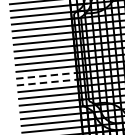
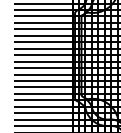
line: (48, 76) -> (45, 68), dashed -> solid
line: (49, 82) -> (45, 74), dashed -> solid

